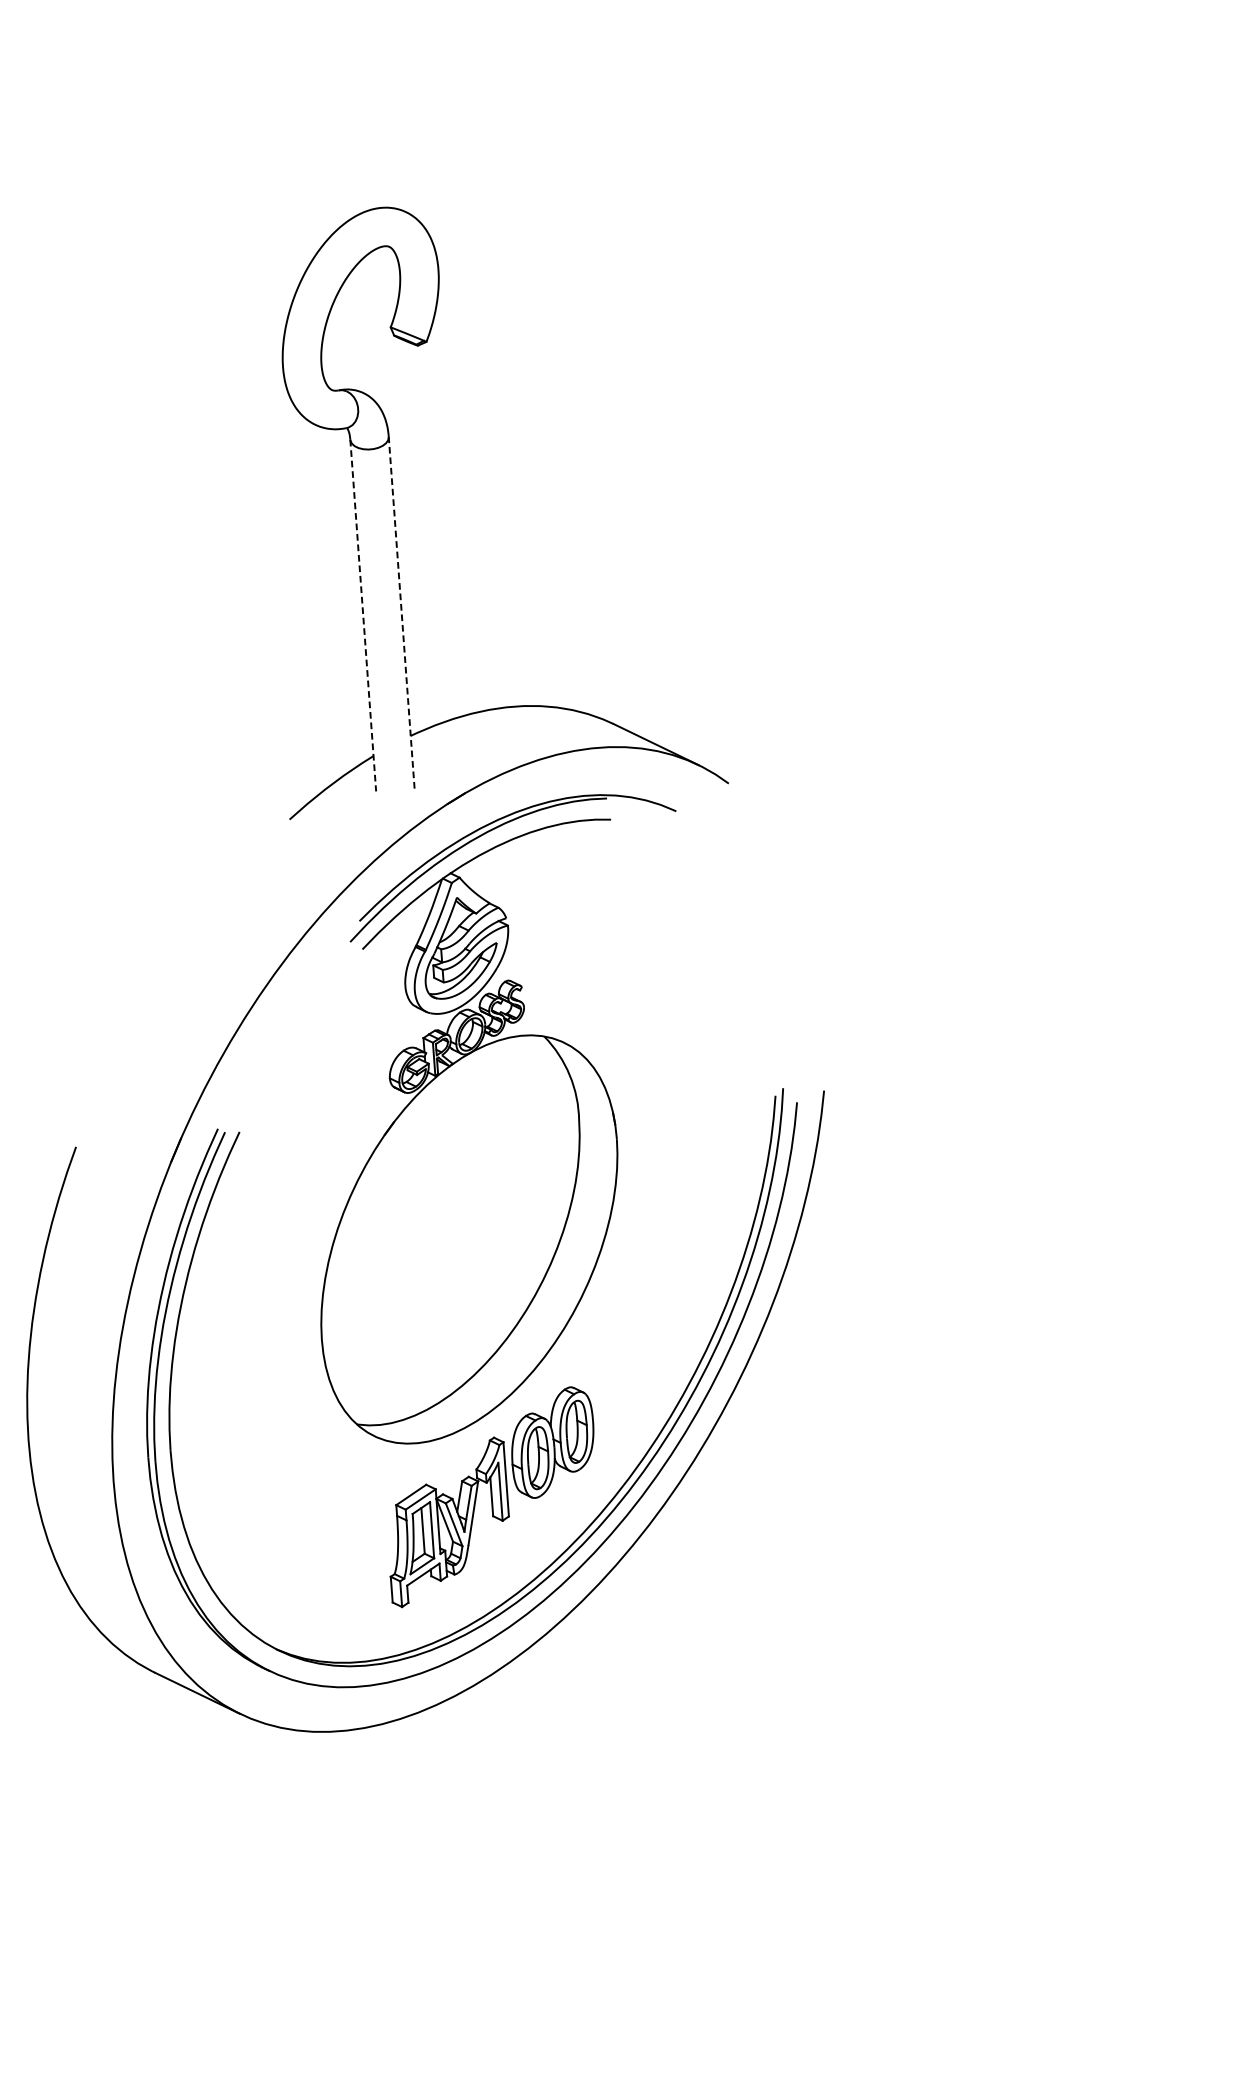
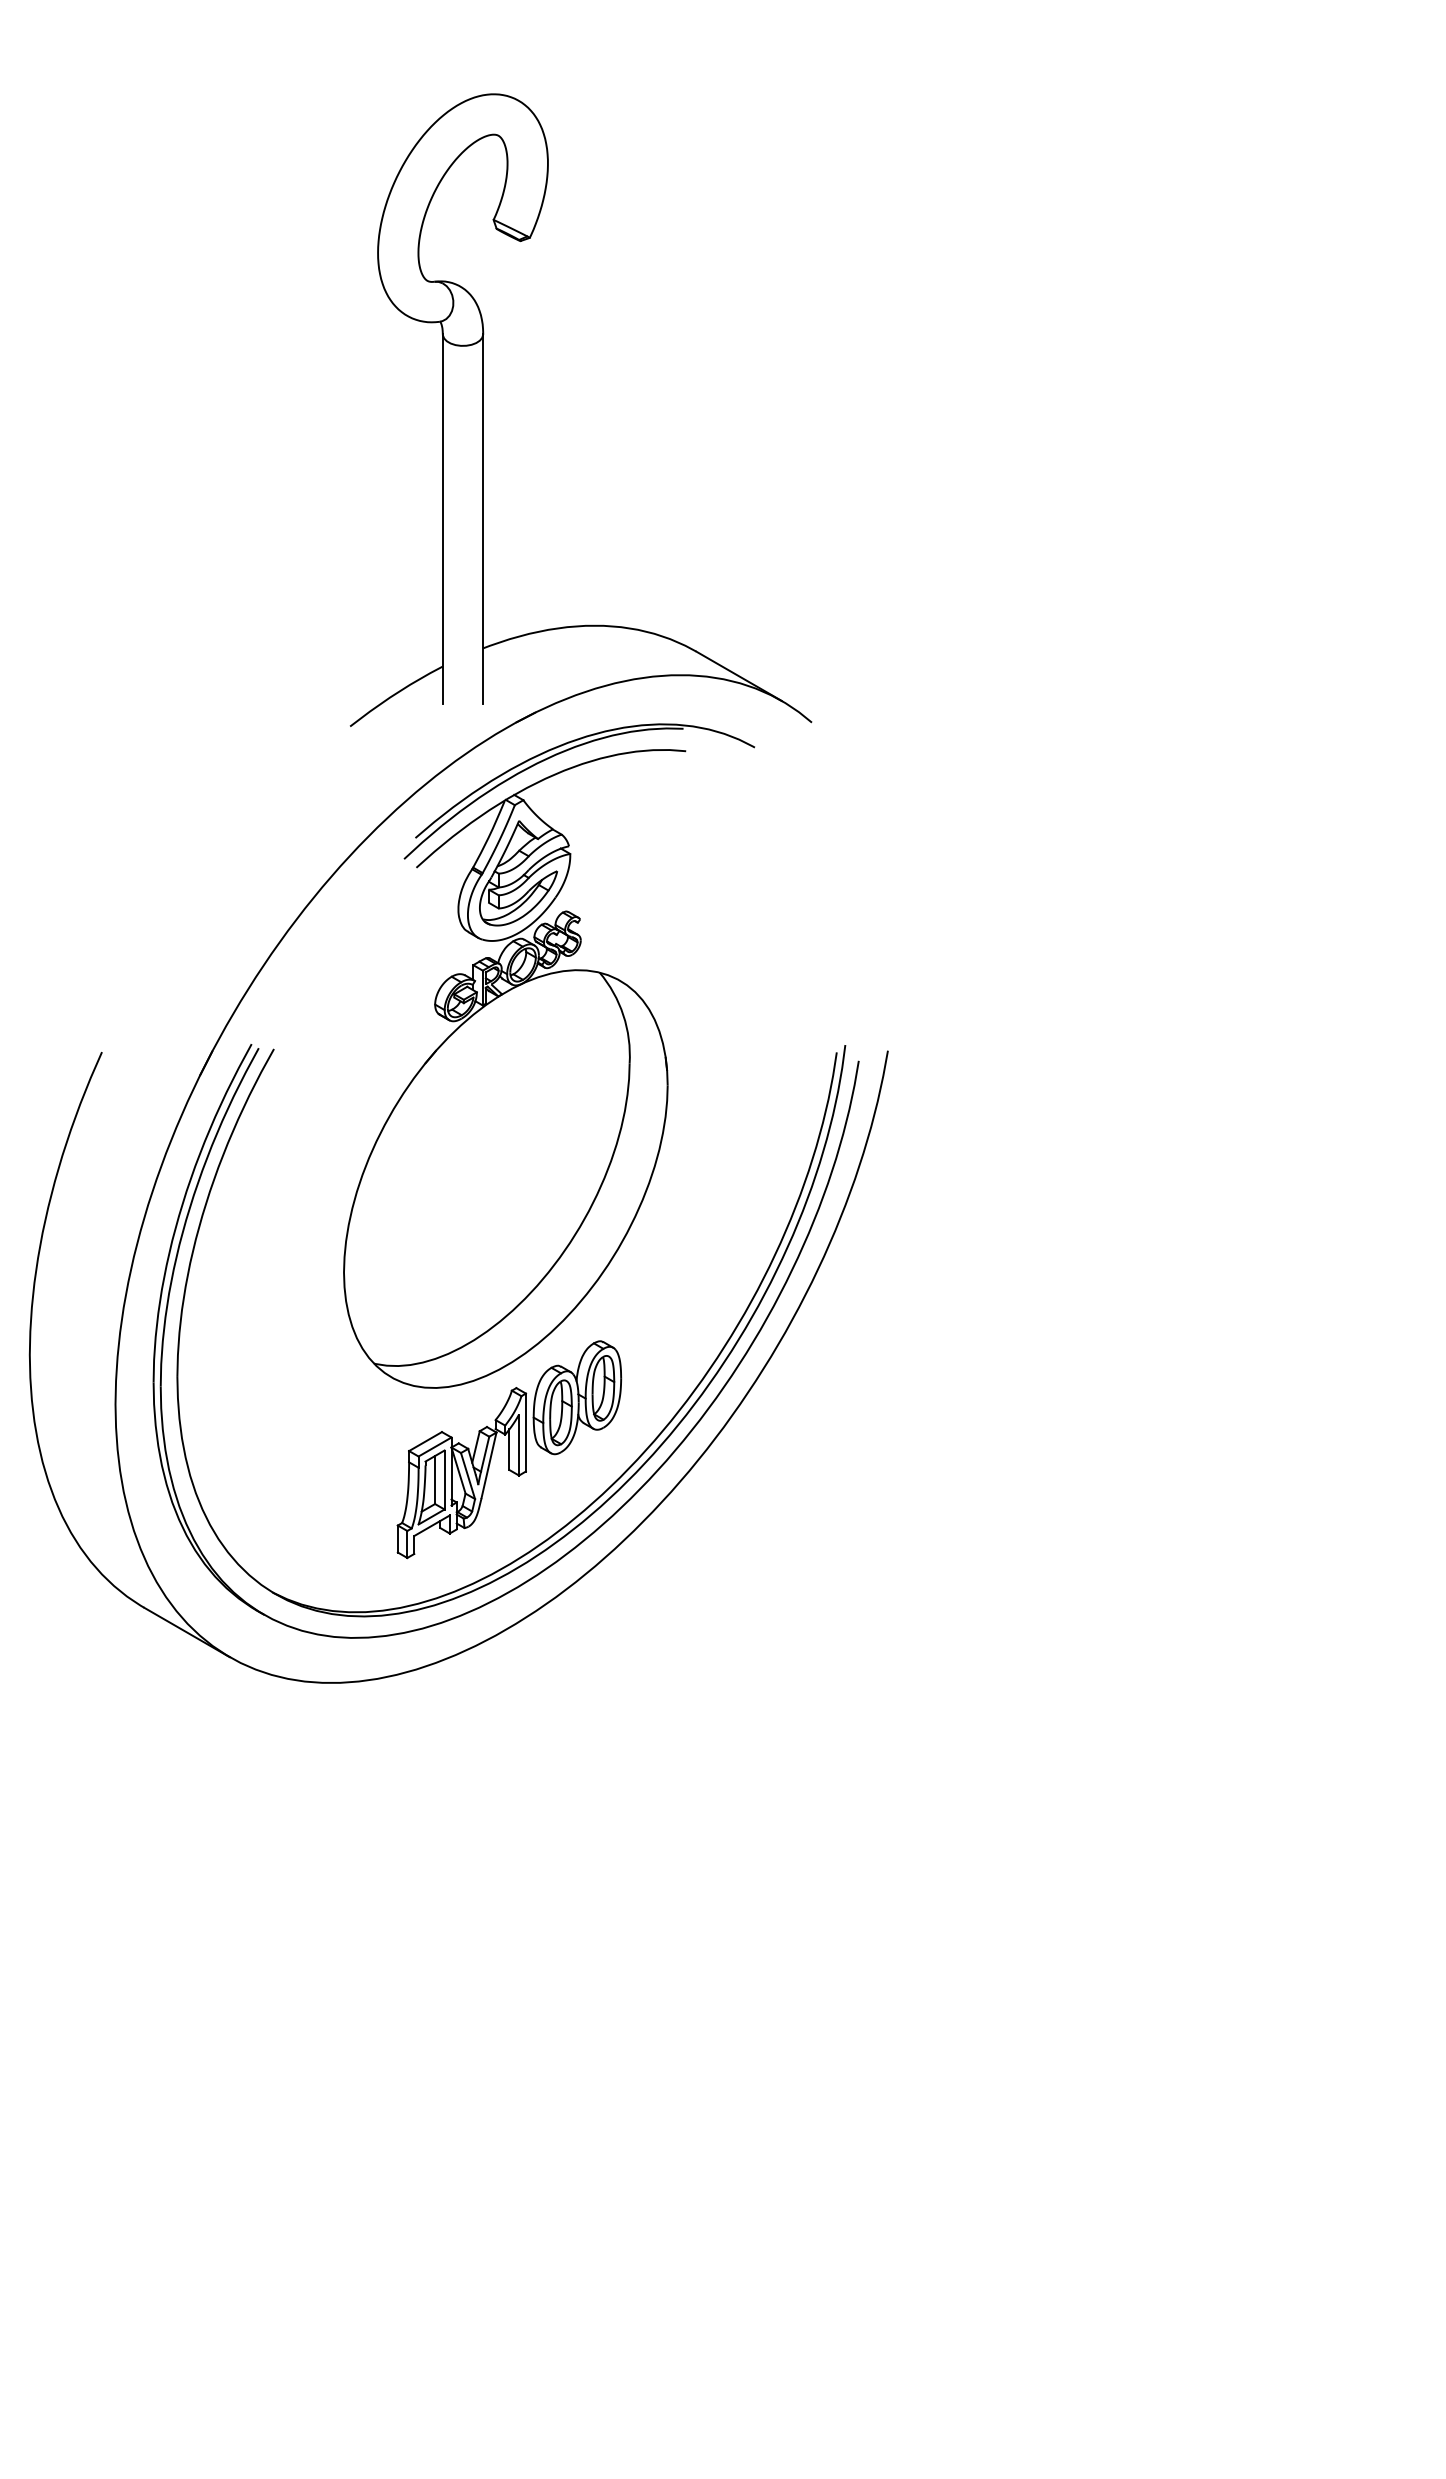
line: (402, 613) -> (483, 519), dashed -> solid
line: (362, 616) -> (442, 519), dashed -> solid

